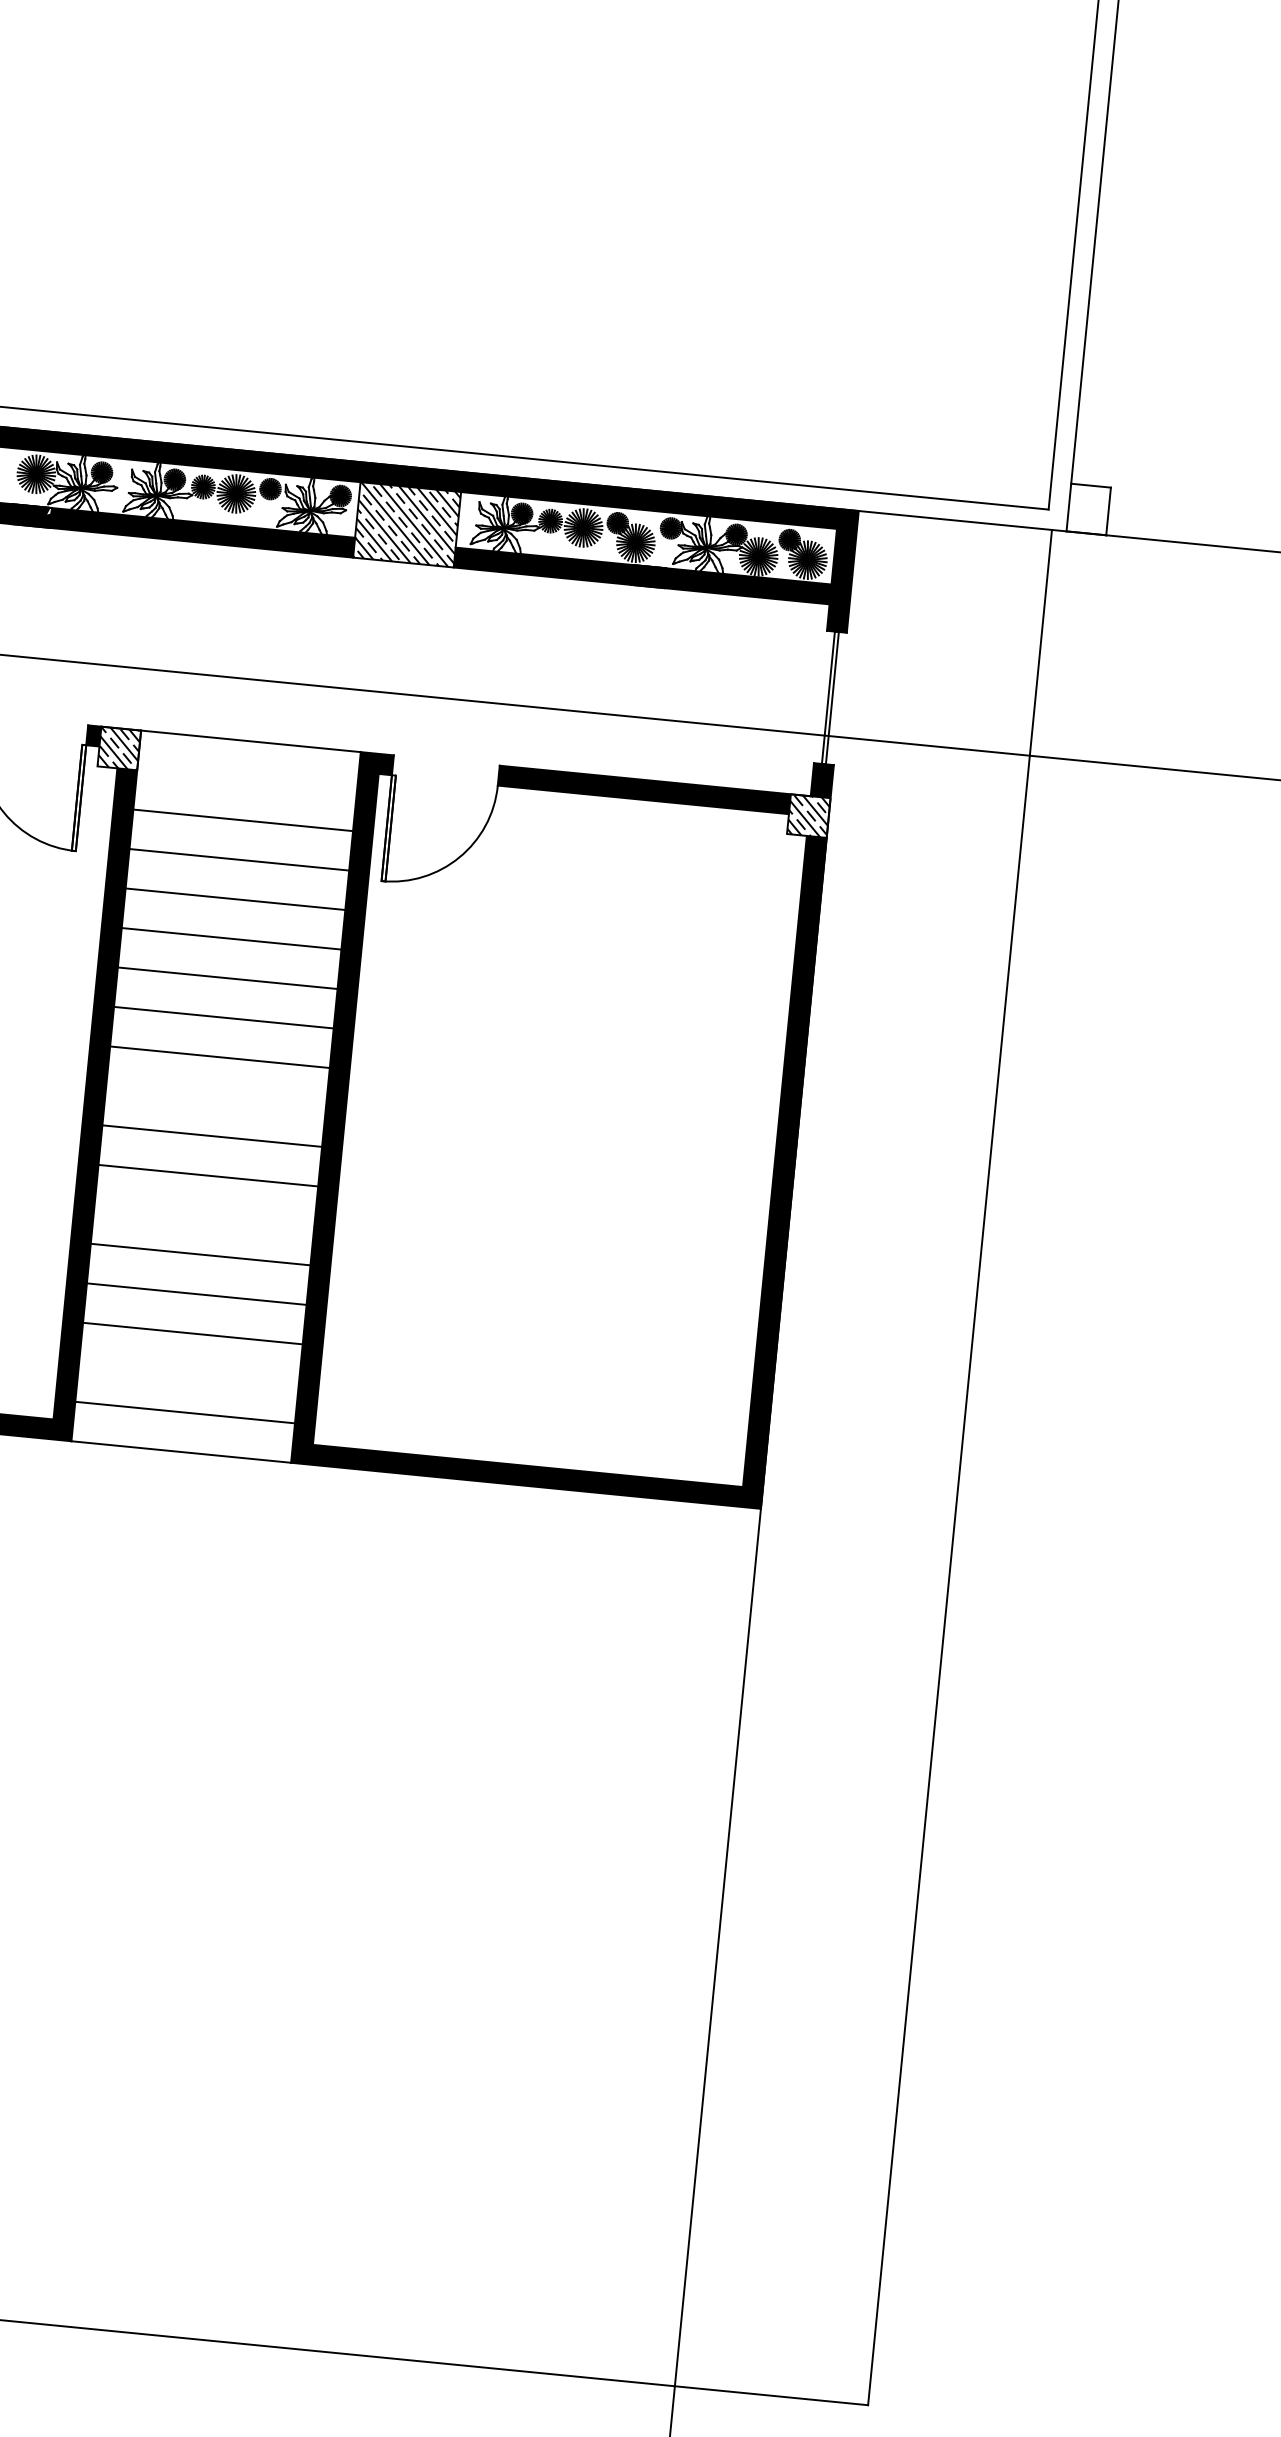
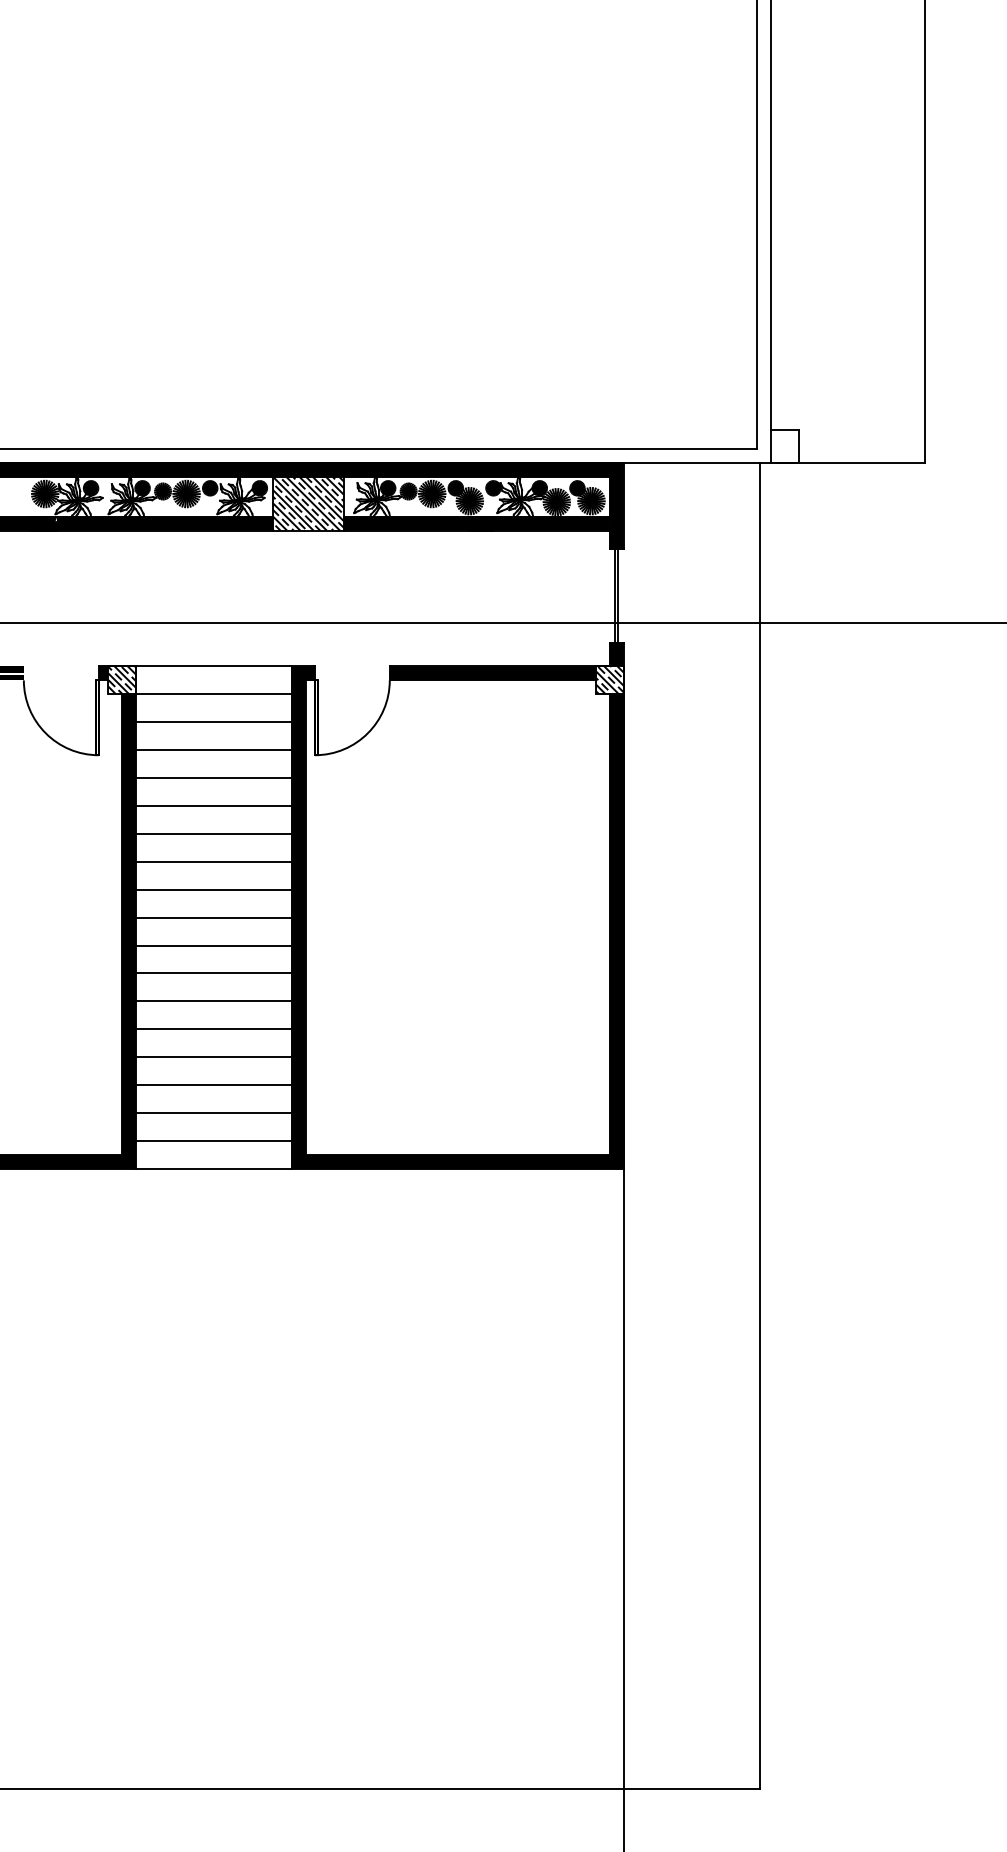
line: (246, 781) -> (213, 694), added
line: (215, 1096) -> (213, 917), added
line: (203, 1215) -> (213, 1001), added
line: (188, 1373) -> (213, 1113), added

